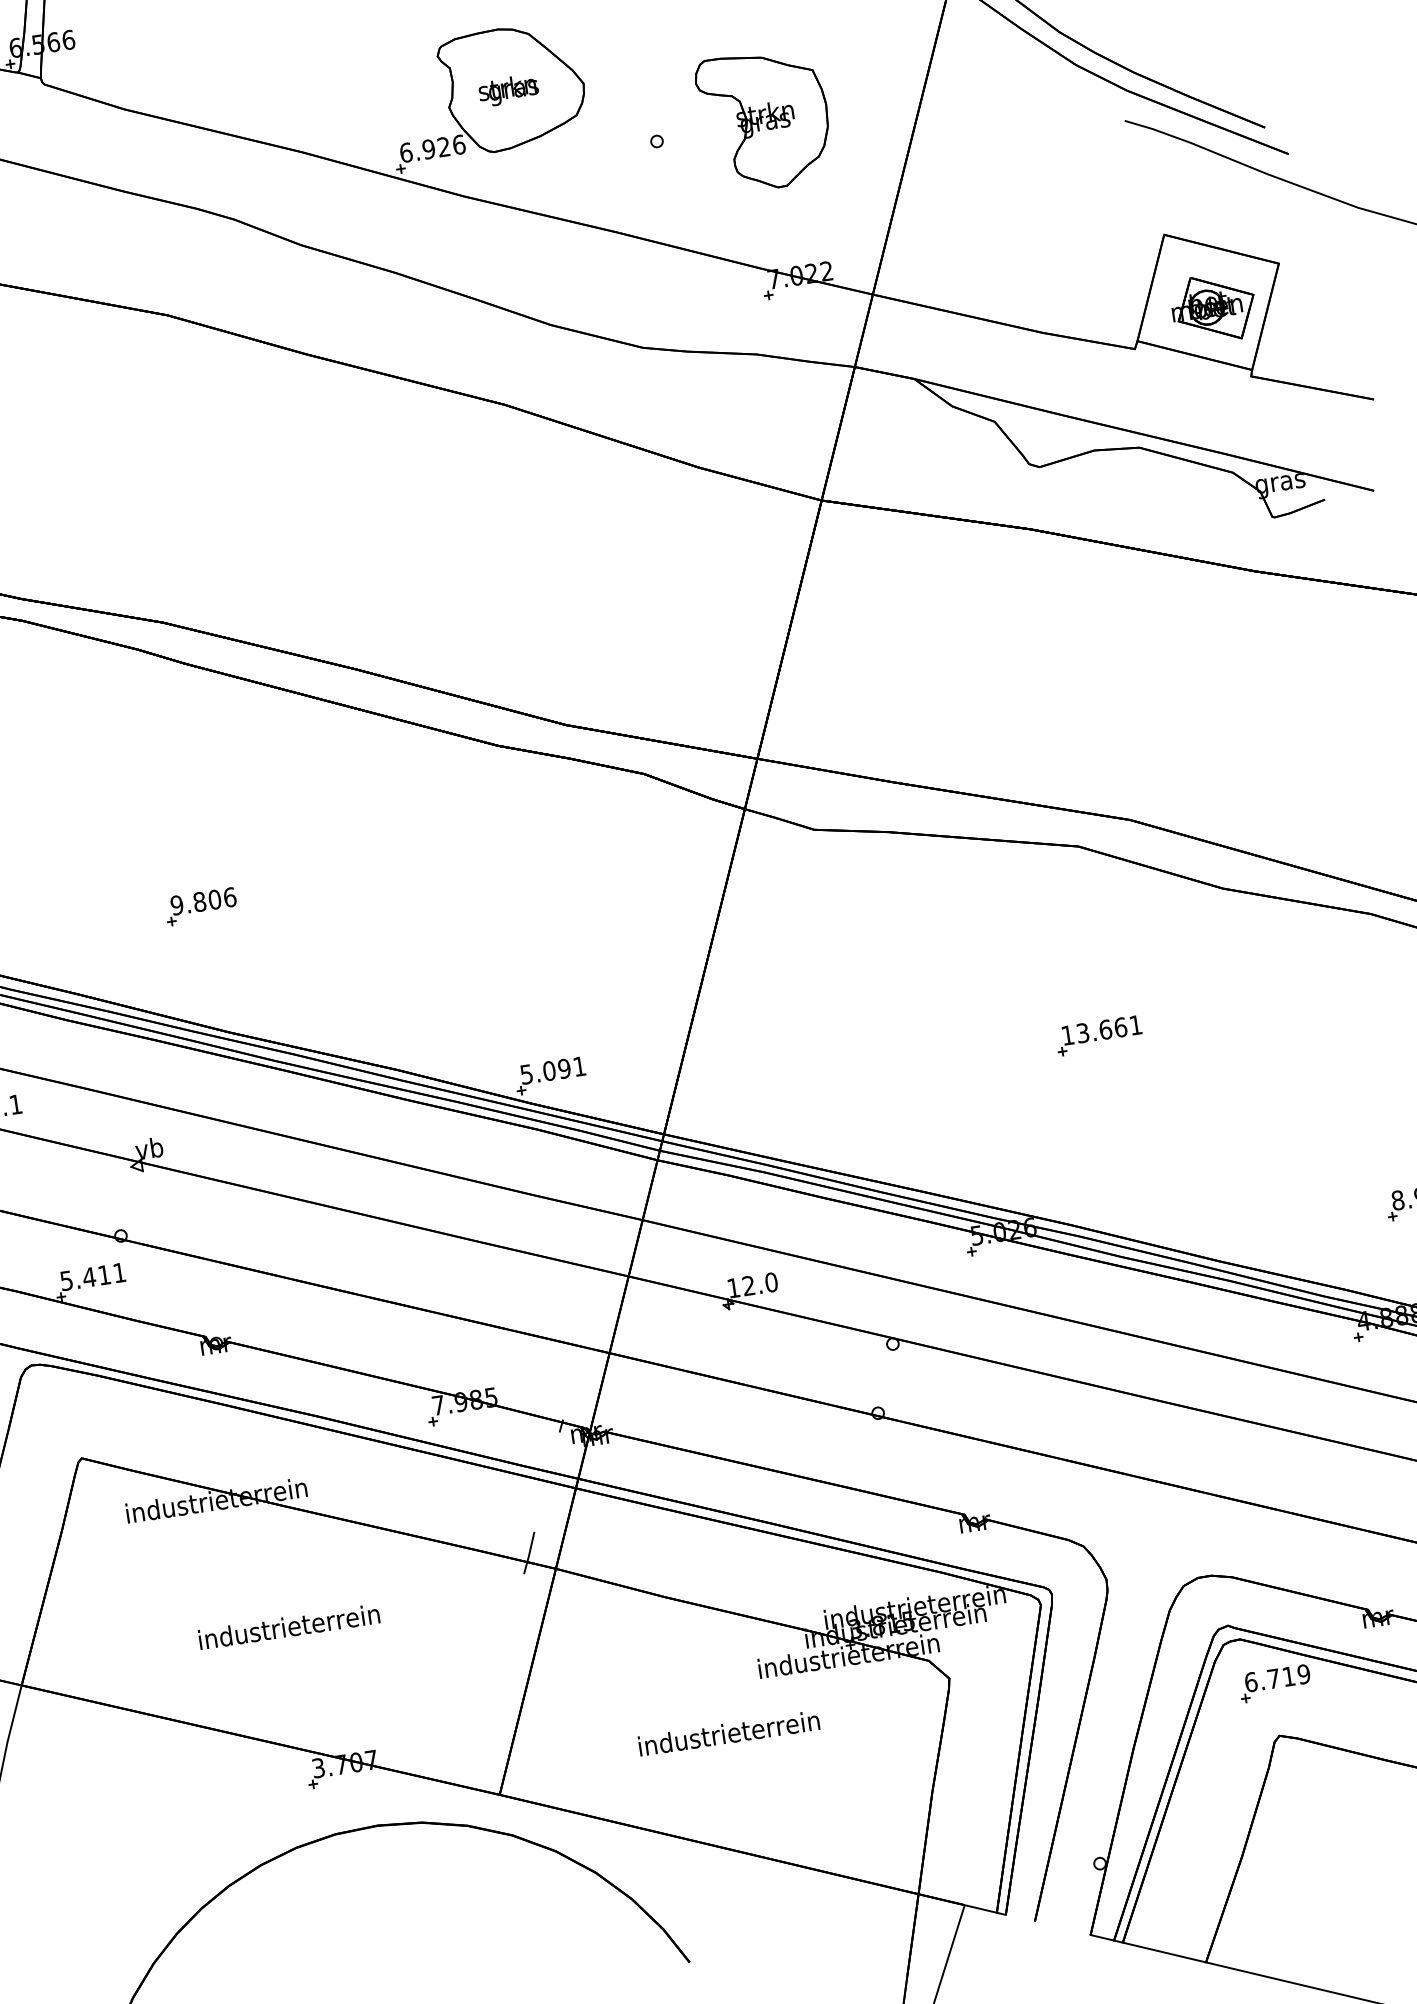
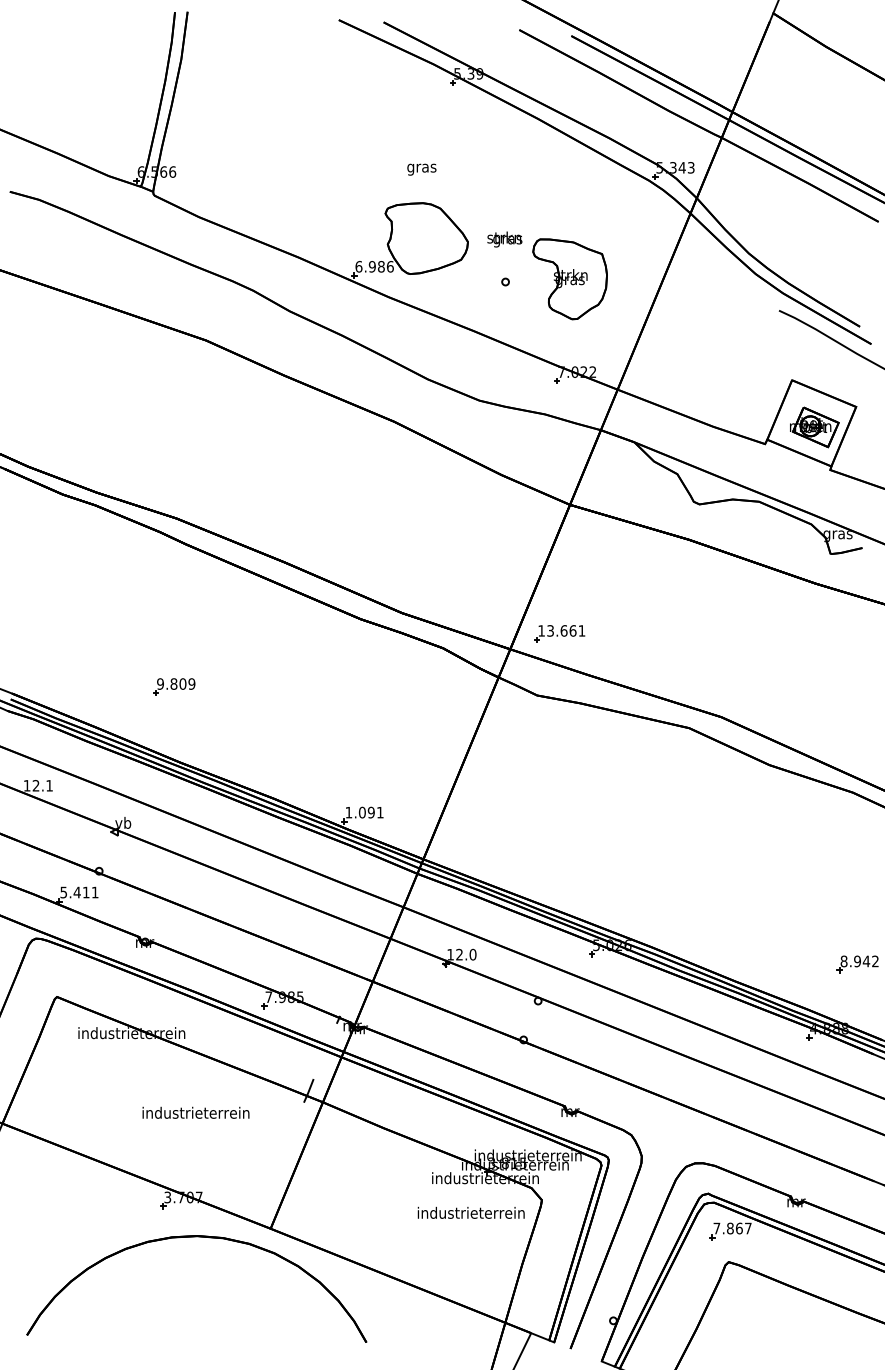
text: (508, 90) -> (504, 239), moved
text: (444, 146) -> (381, 266), 6.926 -> 6.986
text: (229, 896) -> (191, 683), 9.806 -> 9.809
part: (1098, 1035) -> (559, 633), moved
text: (525, 1074) -> (348, 812), 5.091 -> 1.091
text: (288, 1626) -> (195, 1112), moved
text: (1277, 1678) -> (732, 1228), 6.719 -> 7.867
text: (727, 1732) -> (470, 1212), moved

